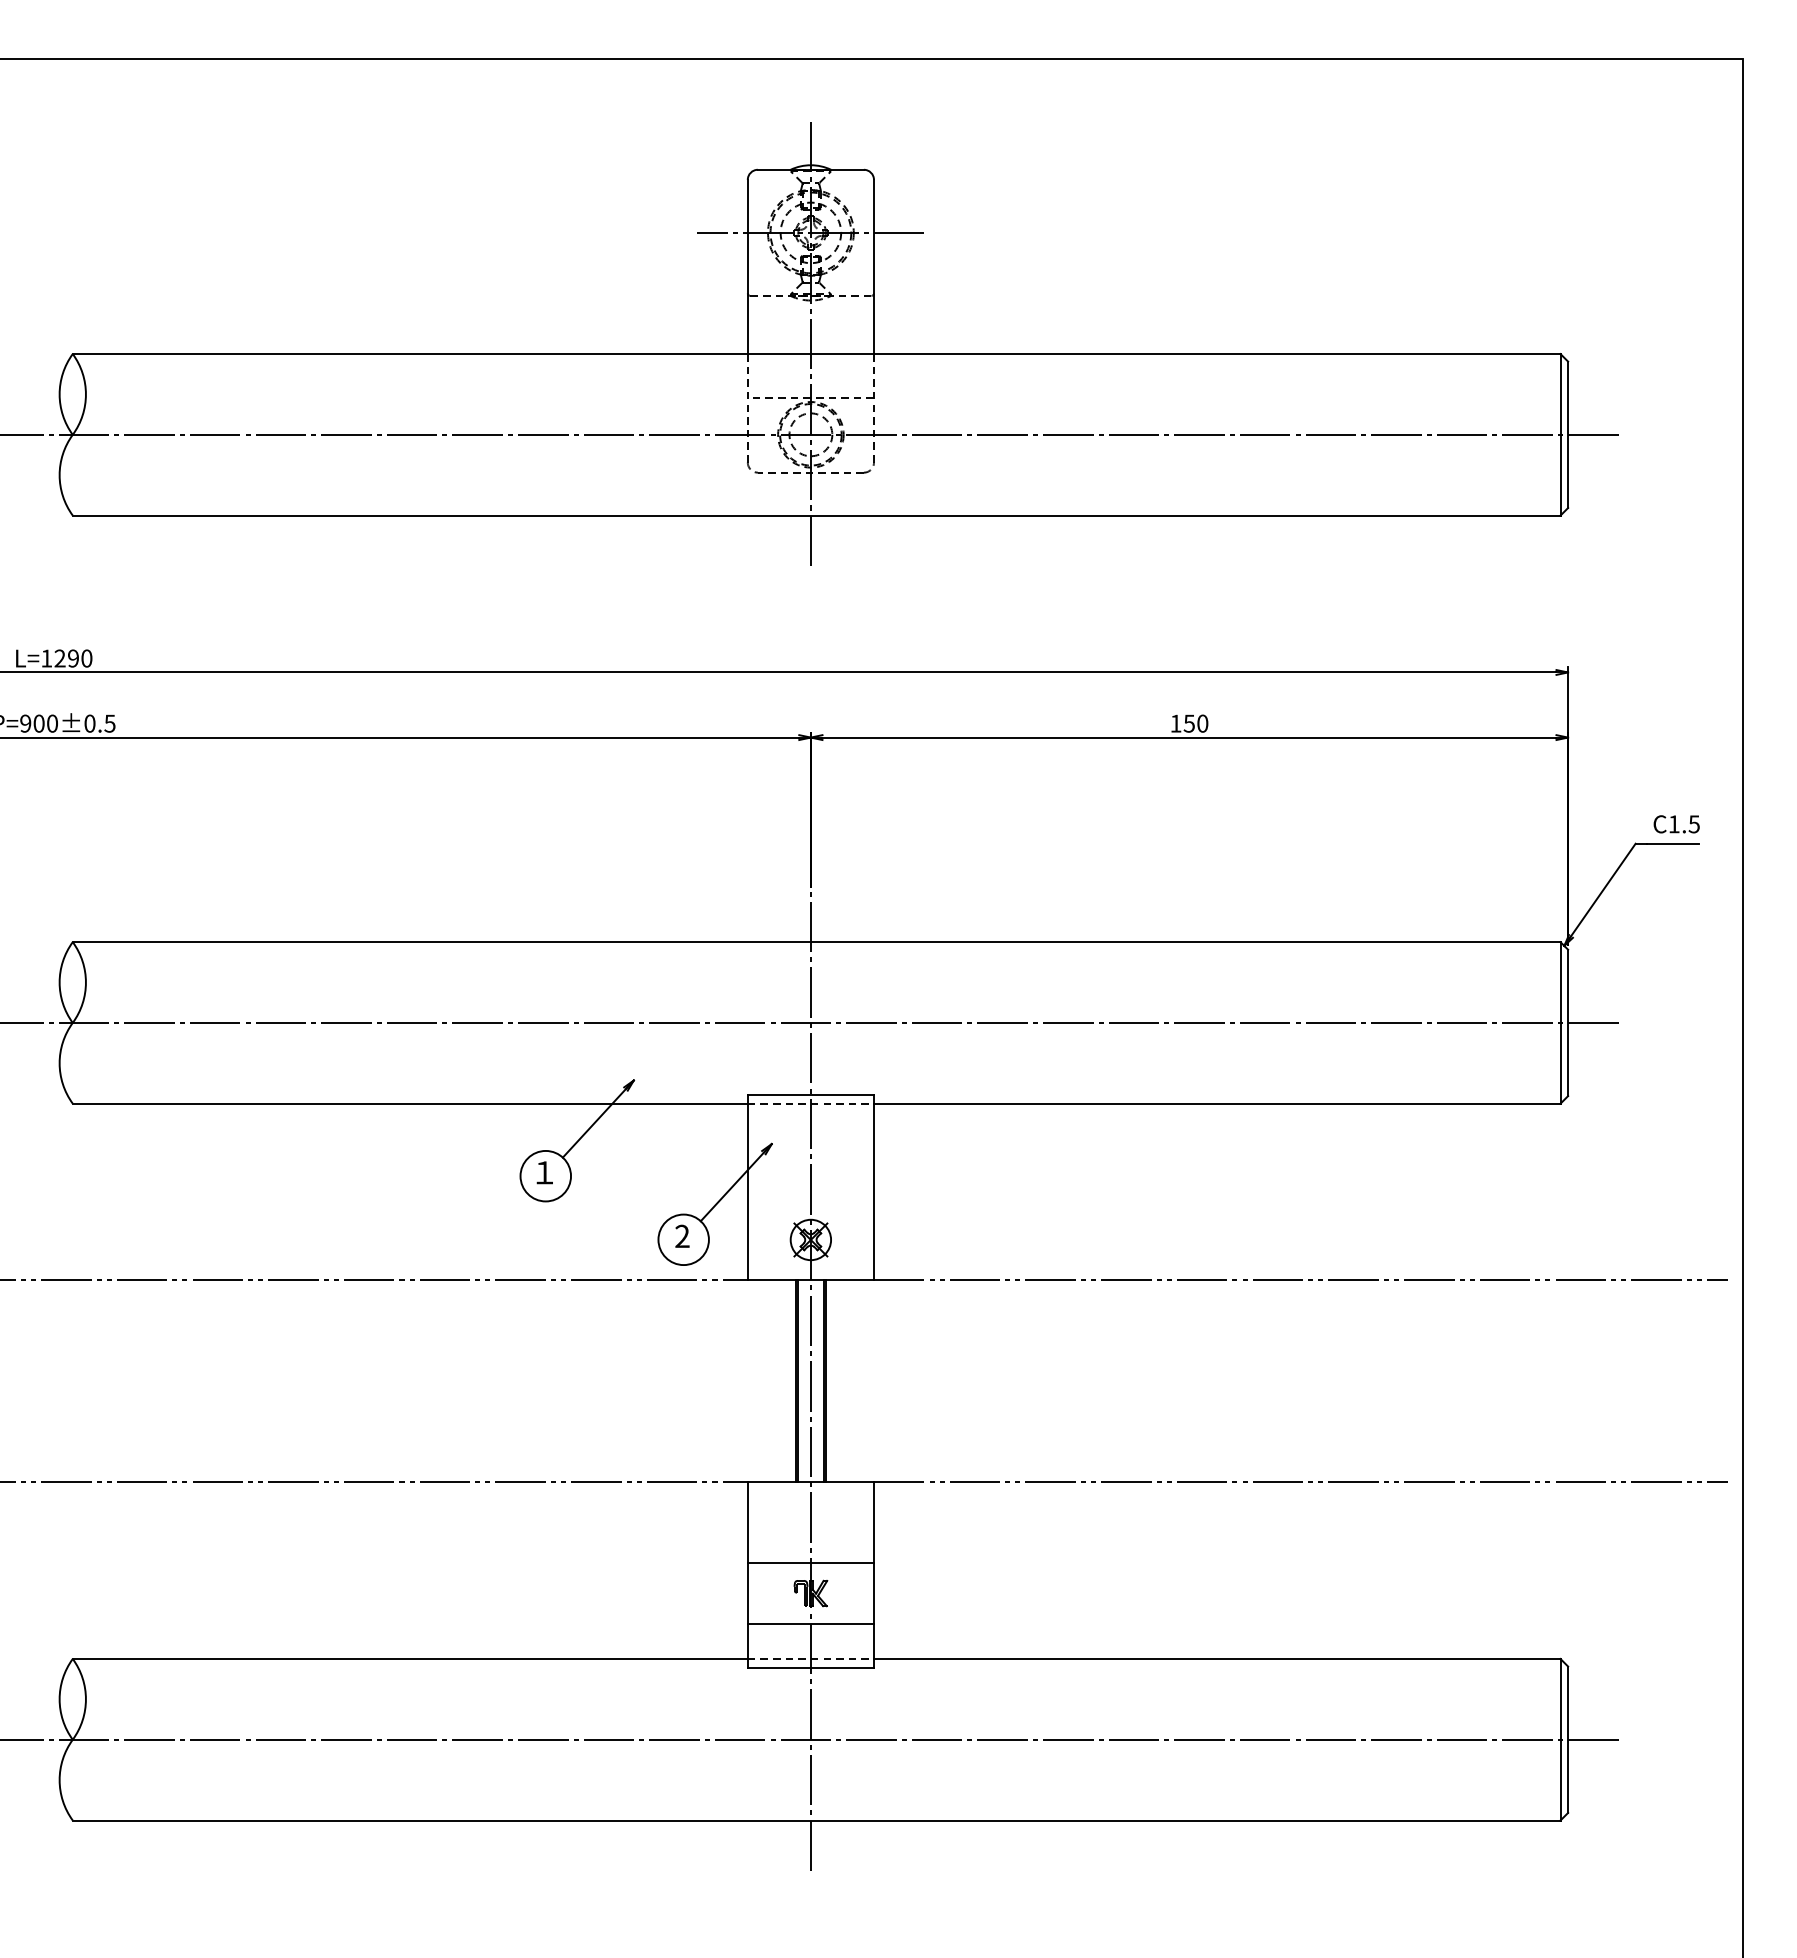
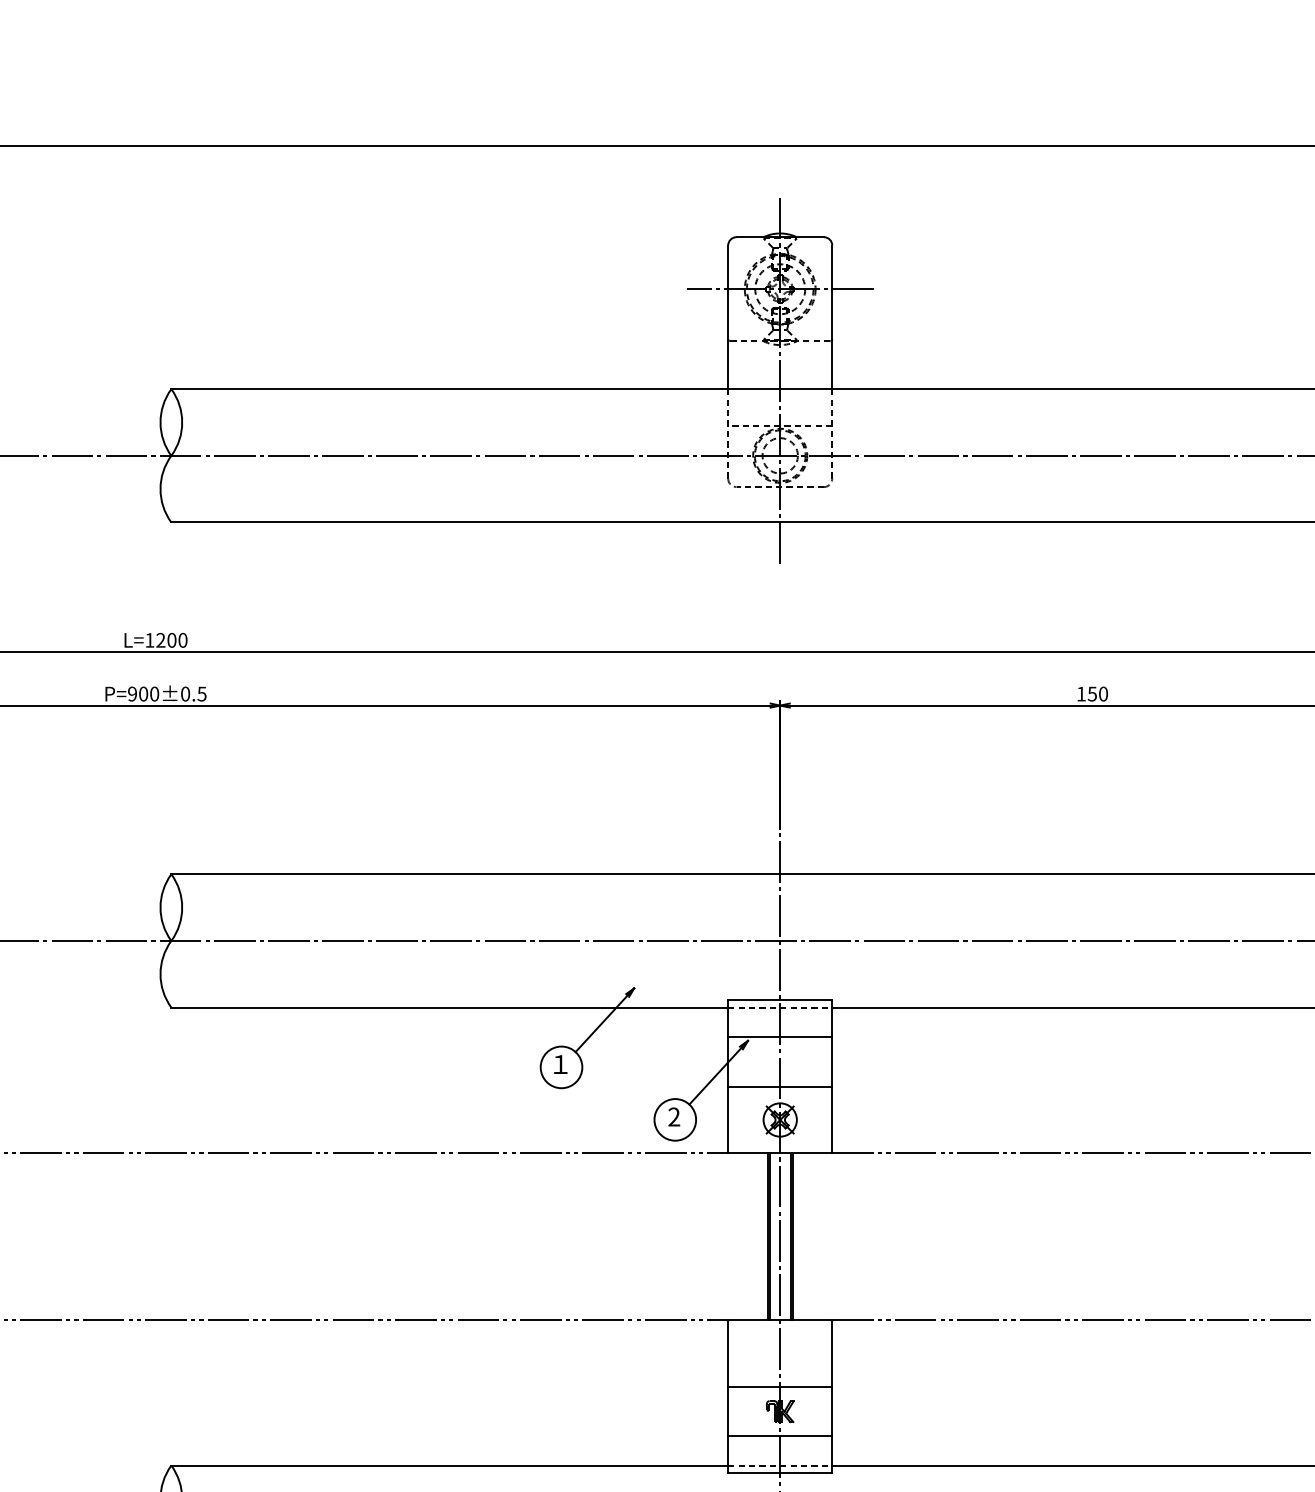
text: (73, 658) -> (171, 640), L=1290 -> L=1200
line: (810, 1139) -> (779, 1037), added
line: (810, 1199) -> (779, 1086), added

